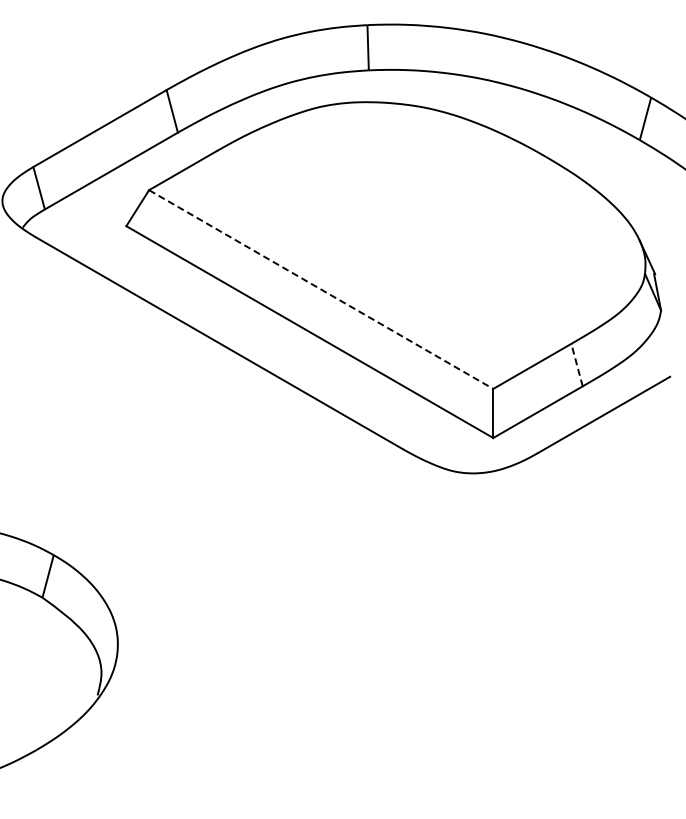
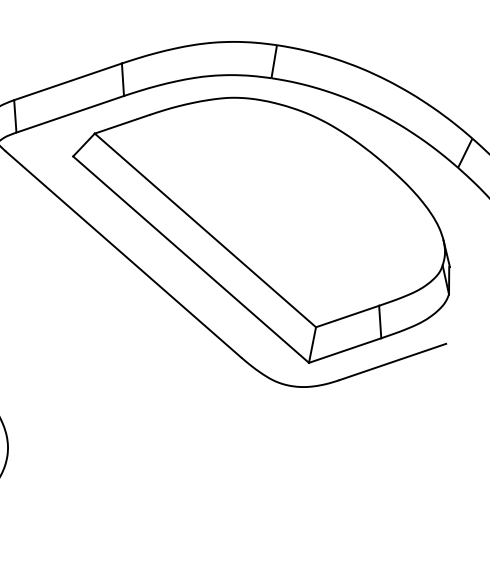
line: (321, 289) -> (205, 230), dashed -> solid
line: (577, 365) -> (380, 322), dashed -> solid

